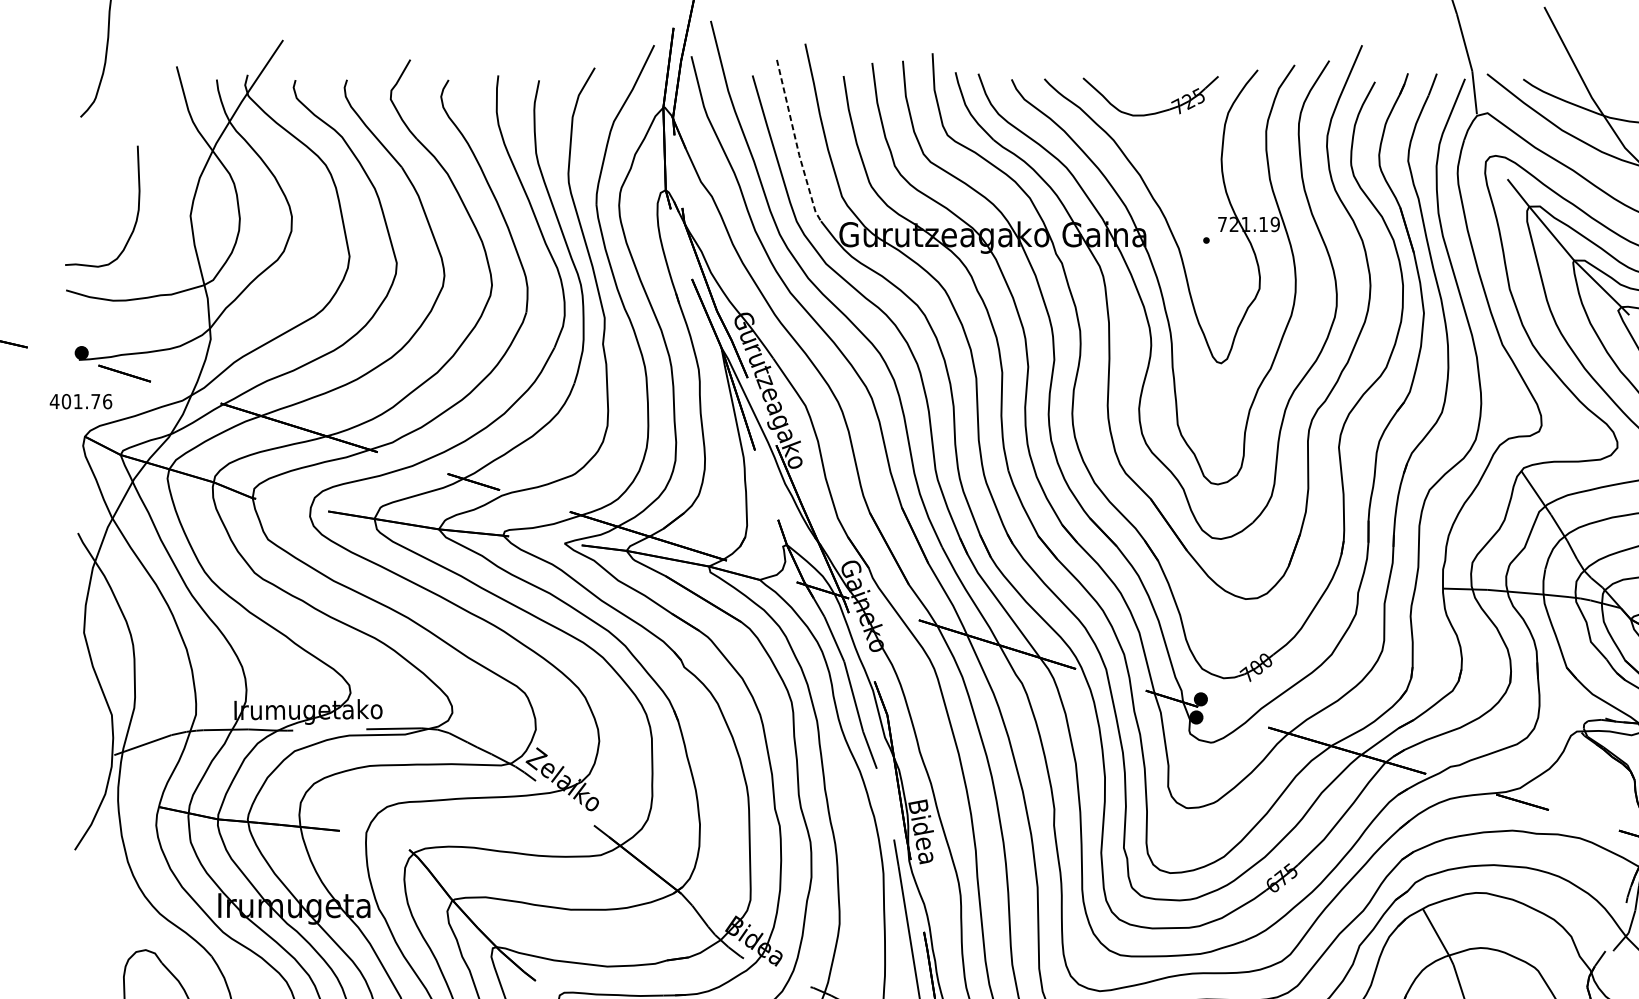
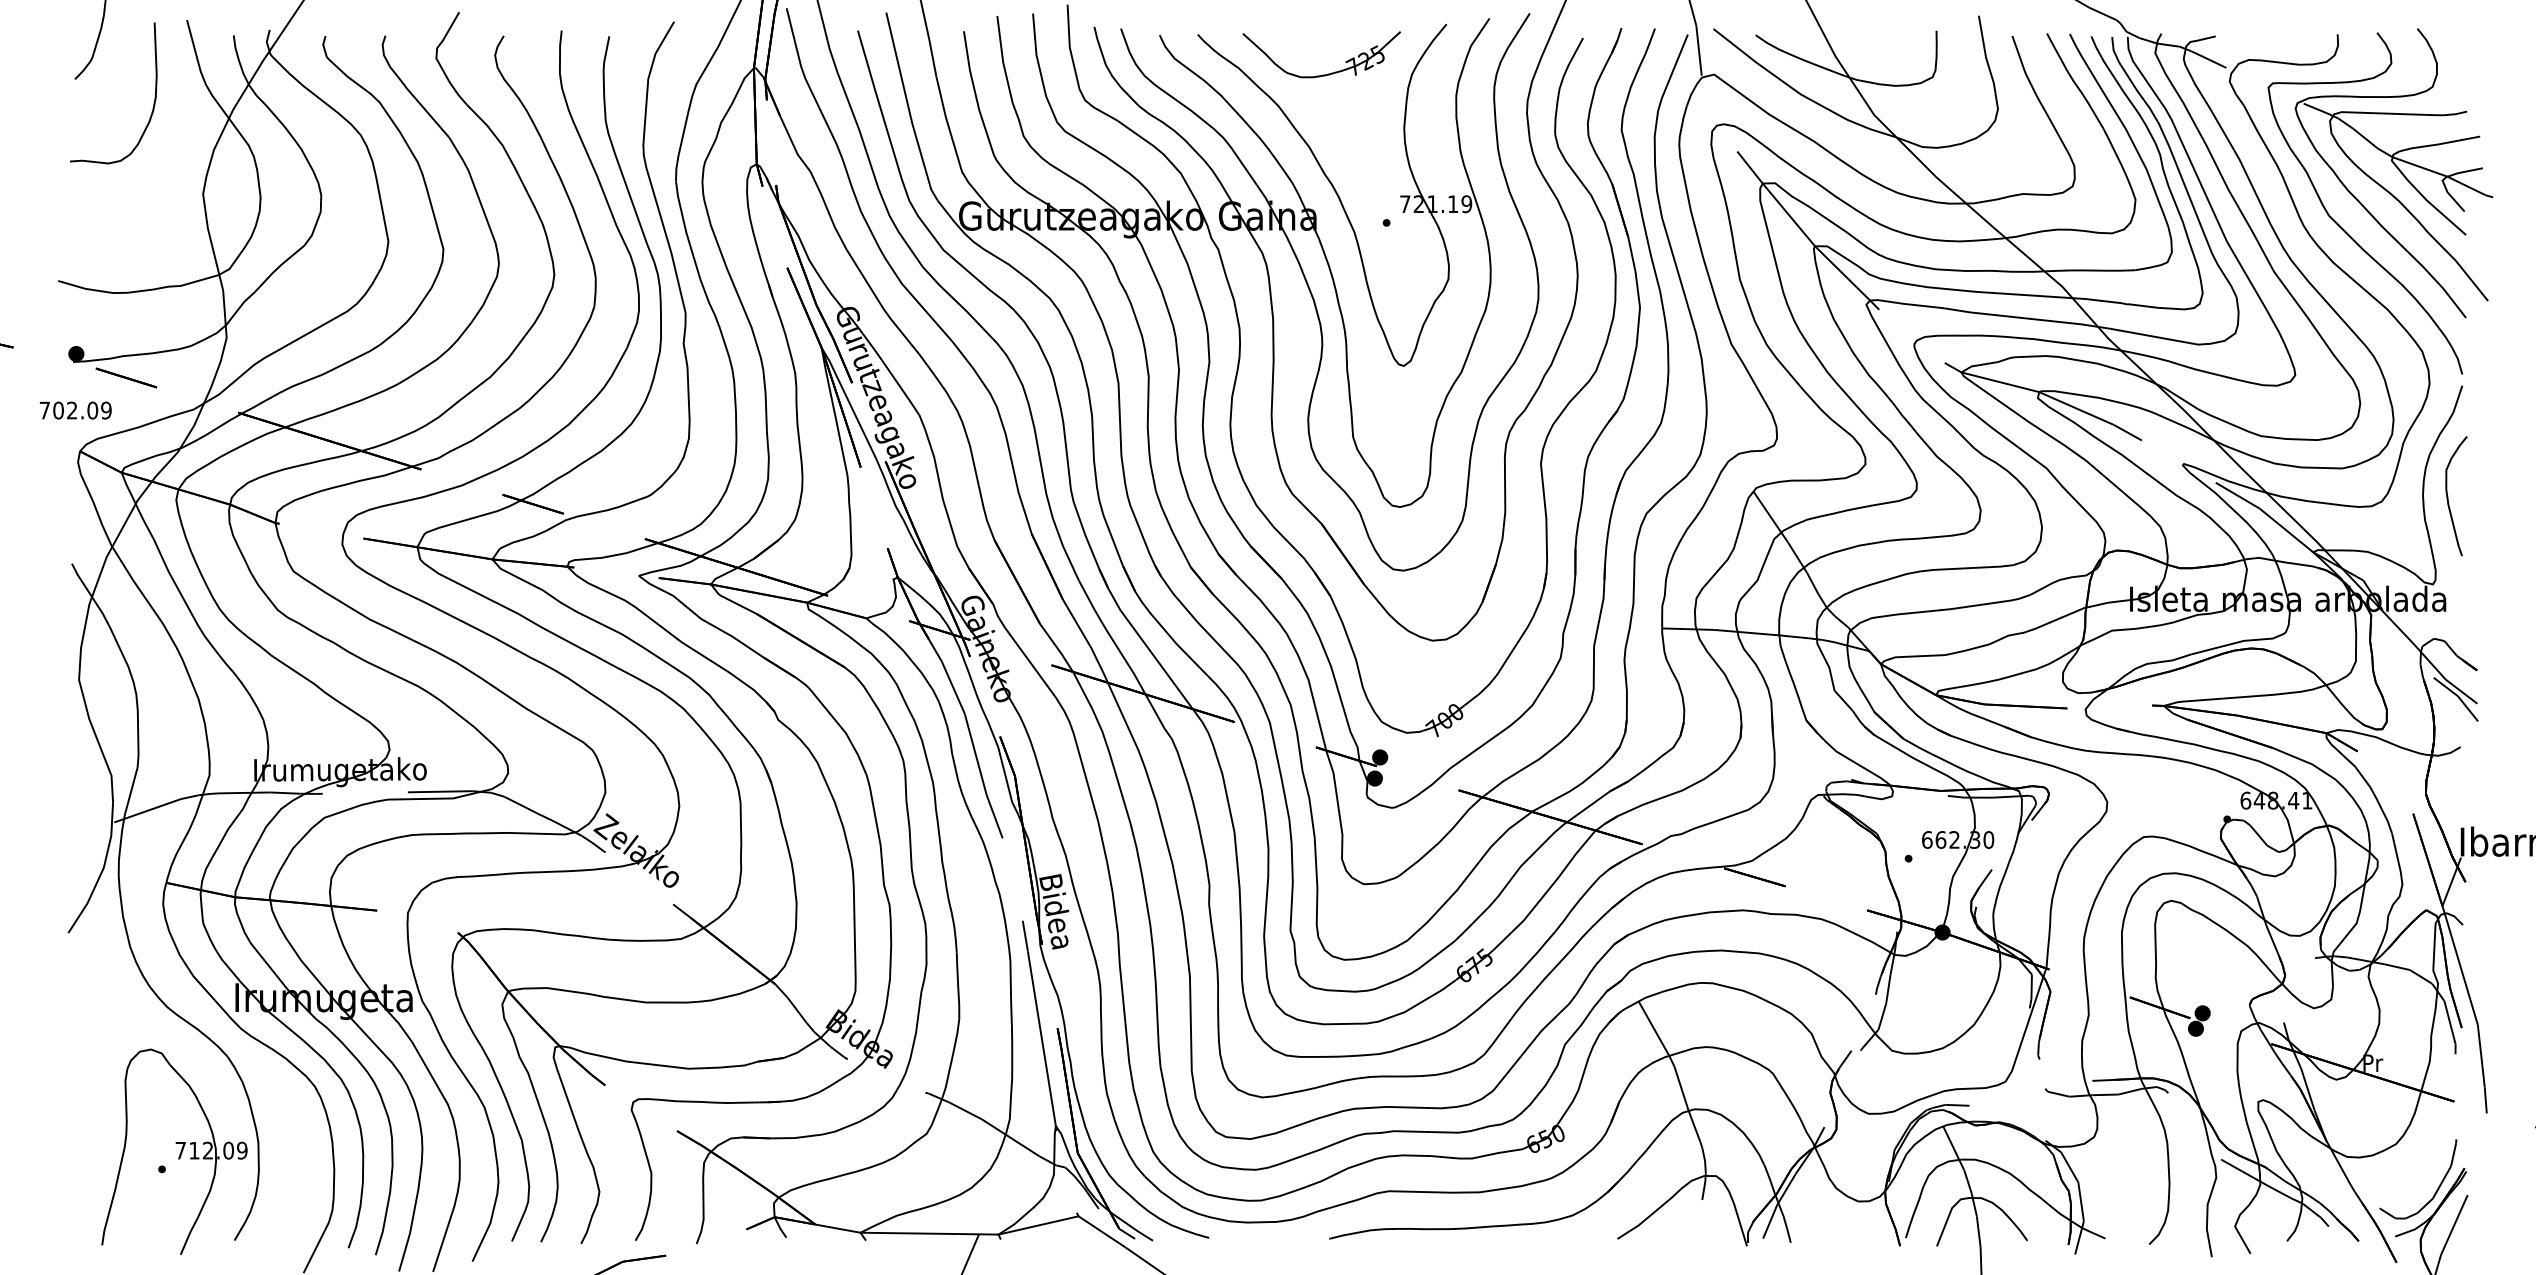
line: (796, 143) -> (909, 109), dashed -> solid
curve: (136, 214) -> (153, 102), moved
text: (80, 401) -> (75, 410), 401.76 -> 702.09

